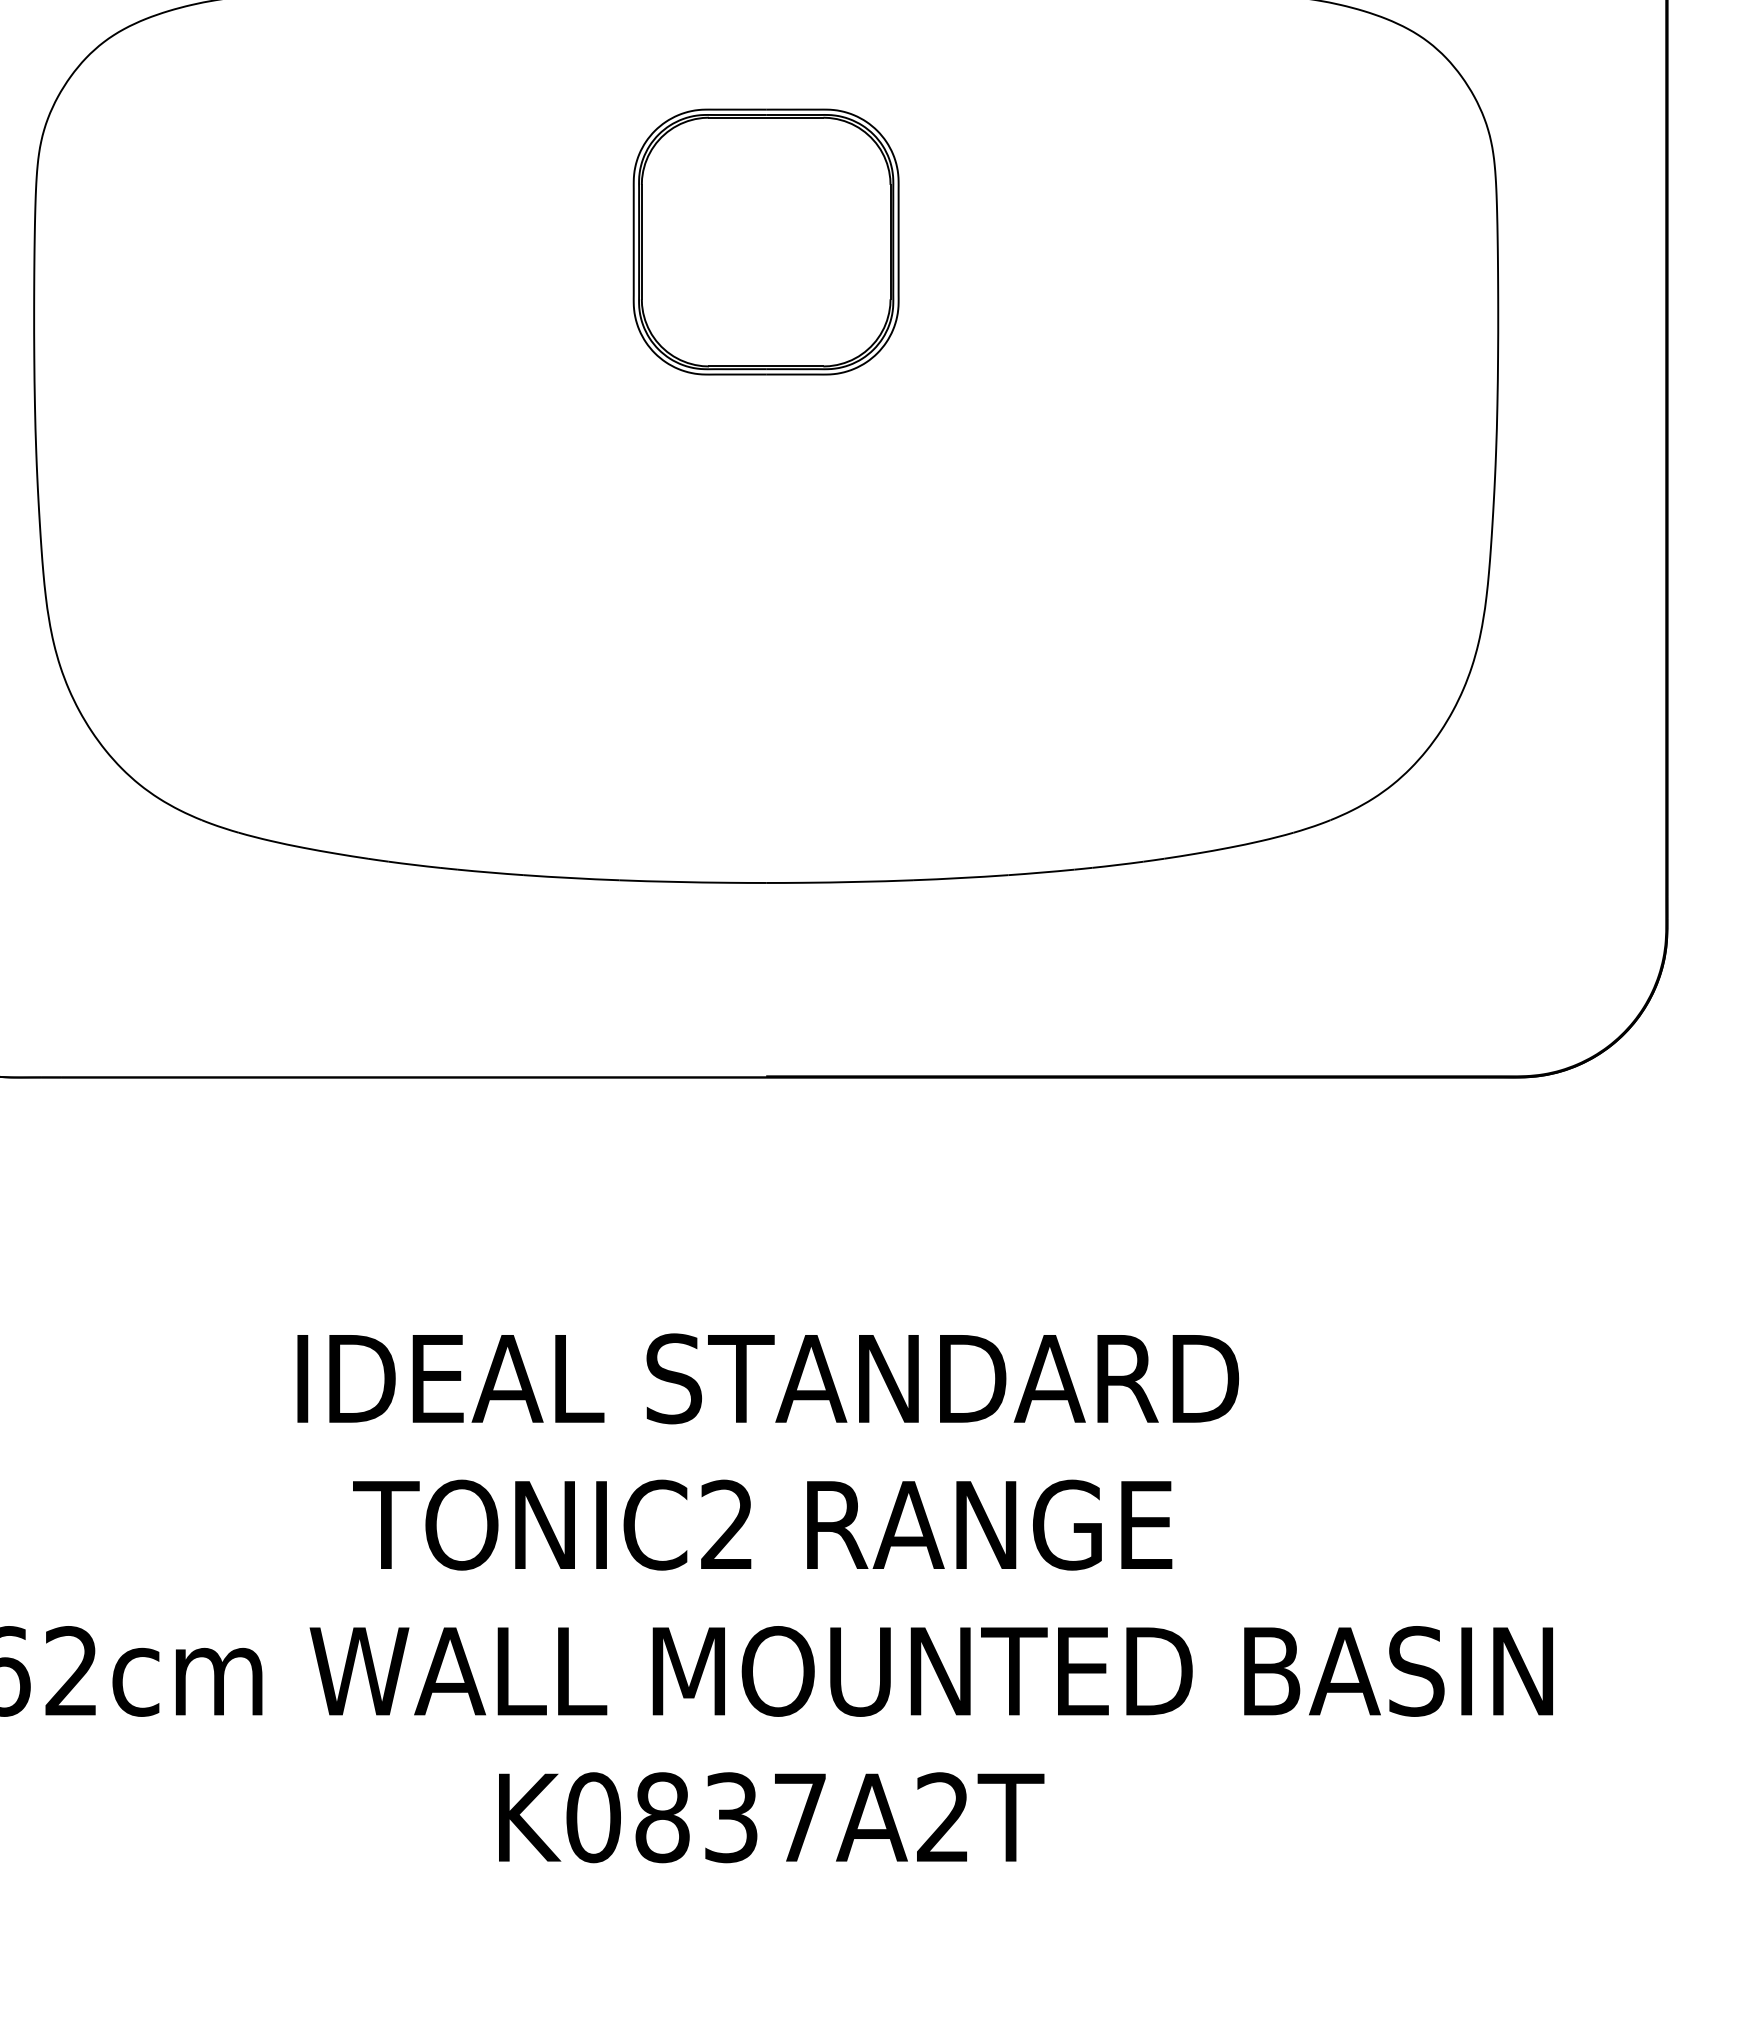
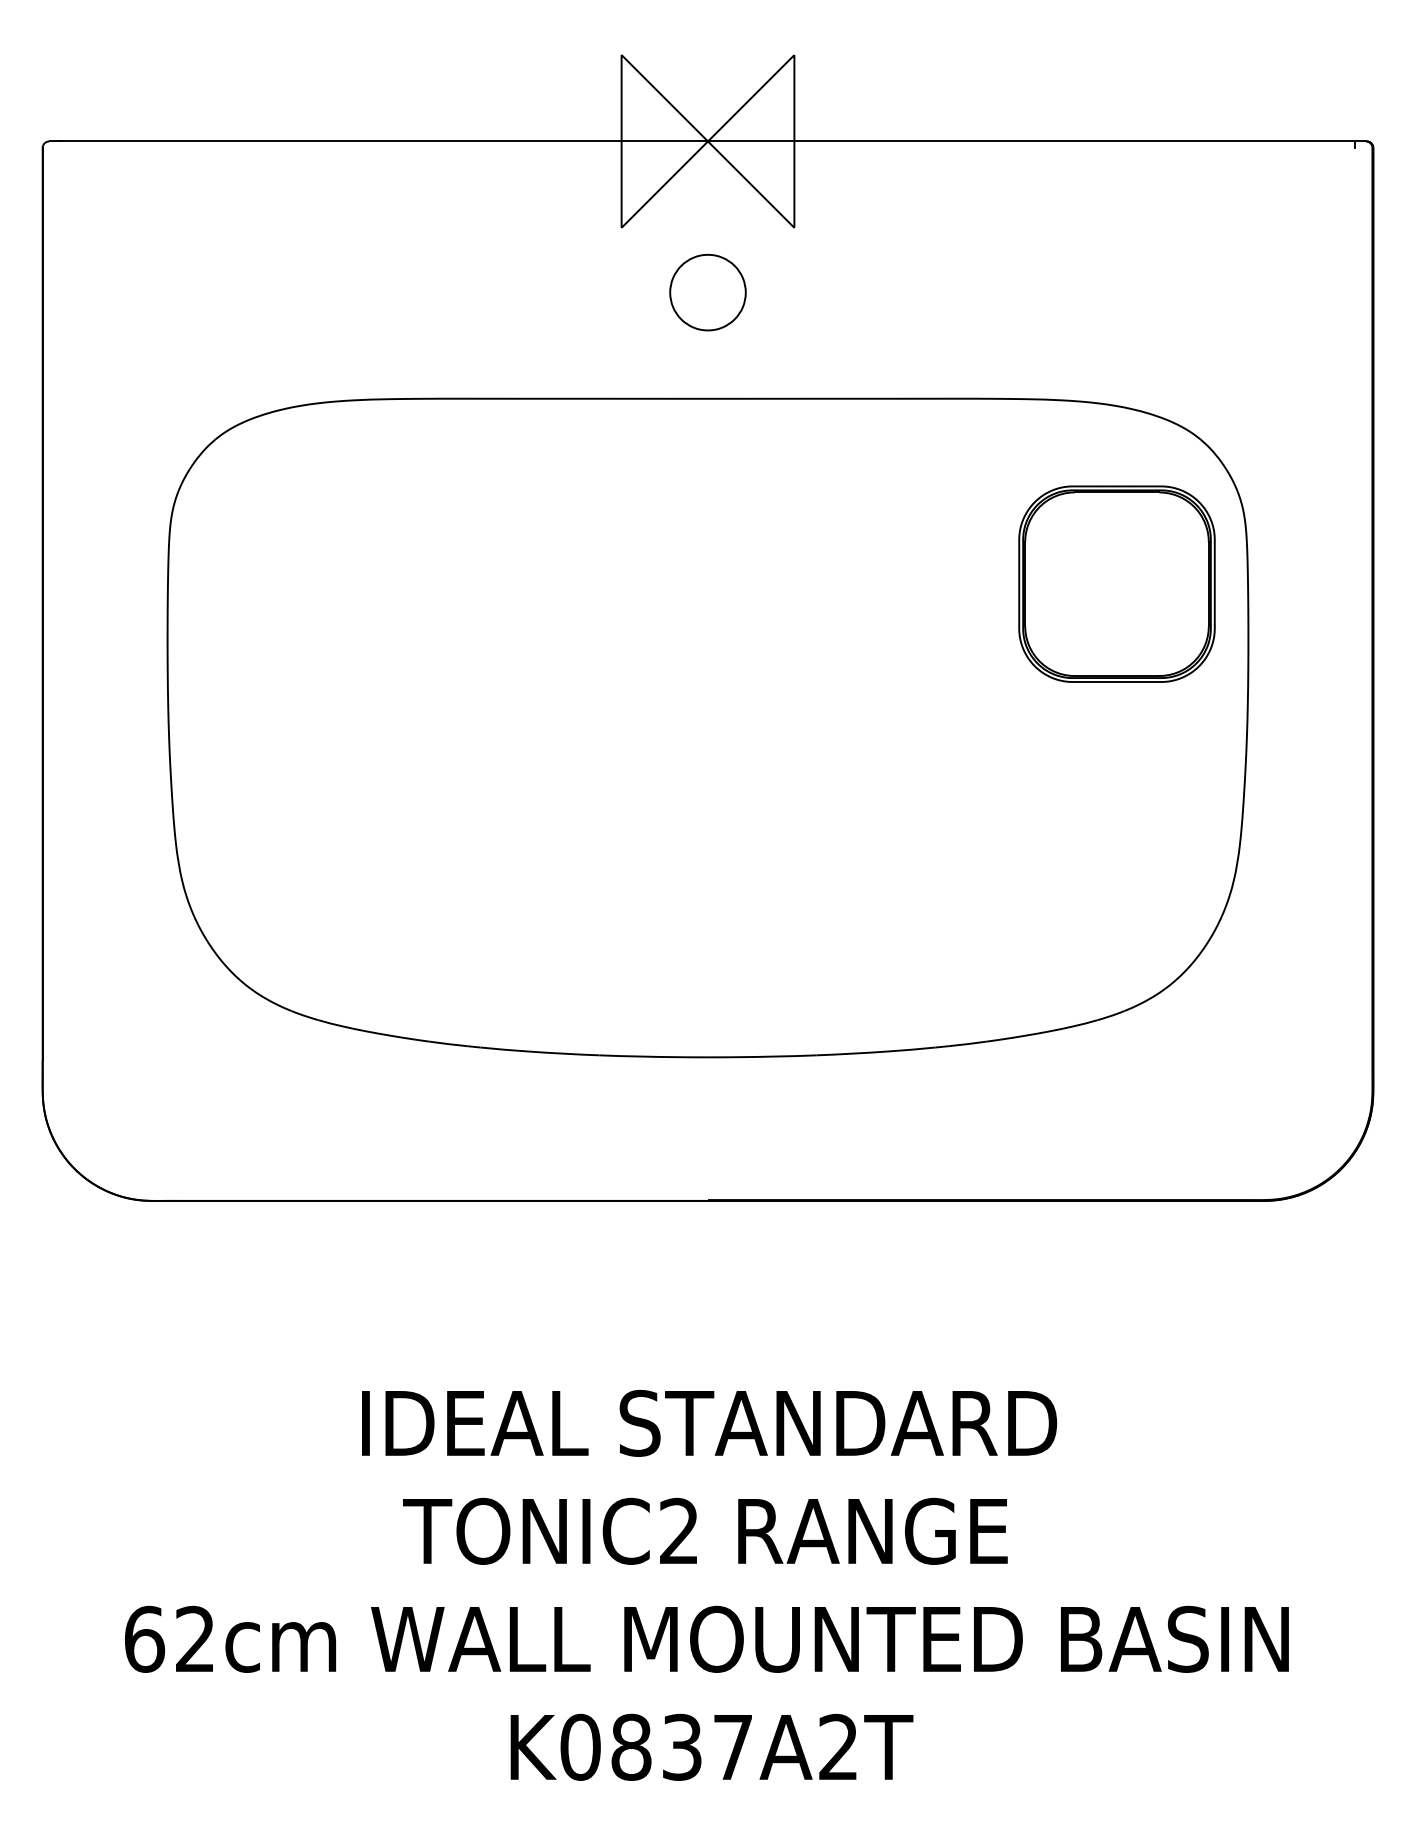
part: (765, 241) -> (1116, 583), moved

